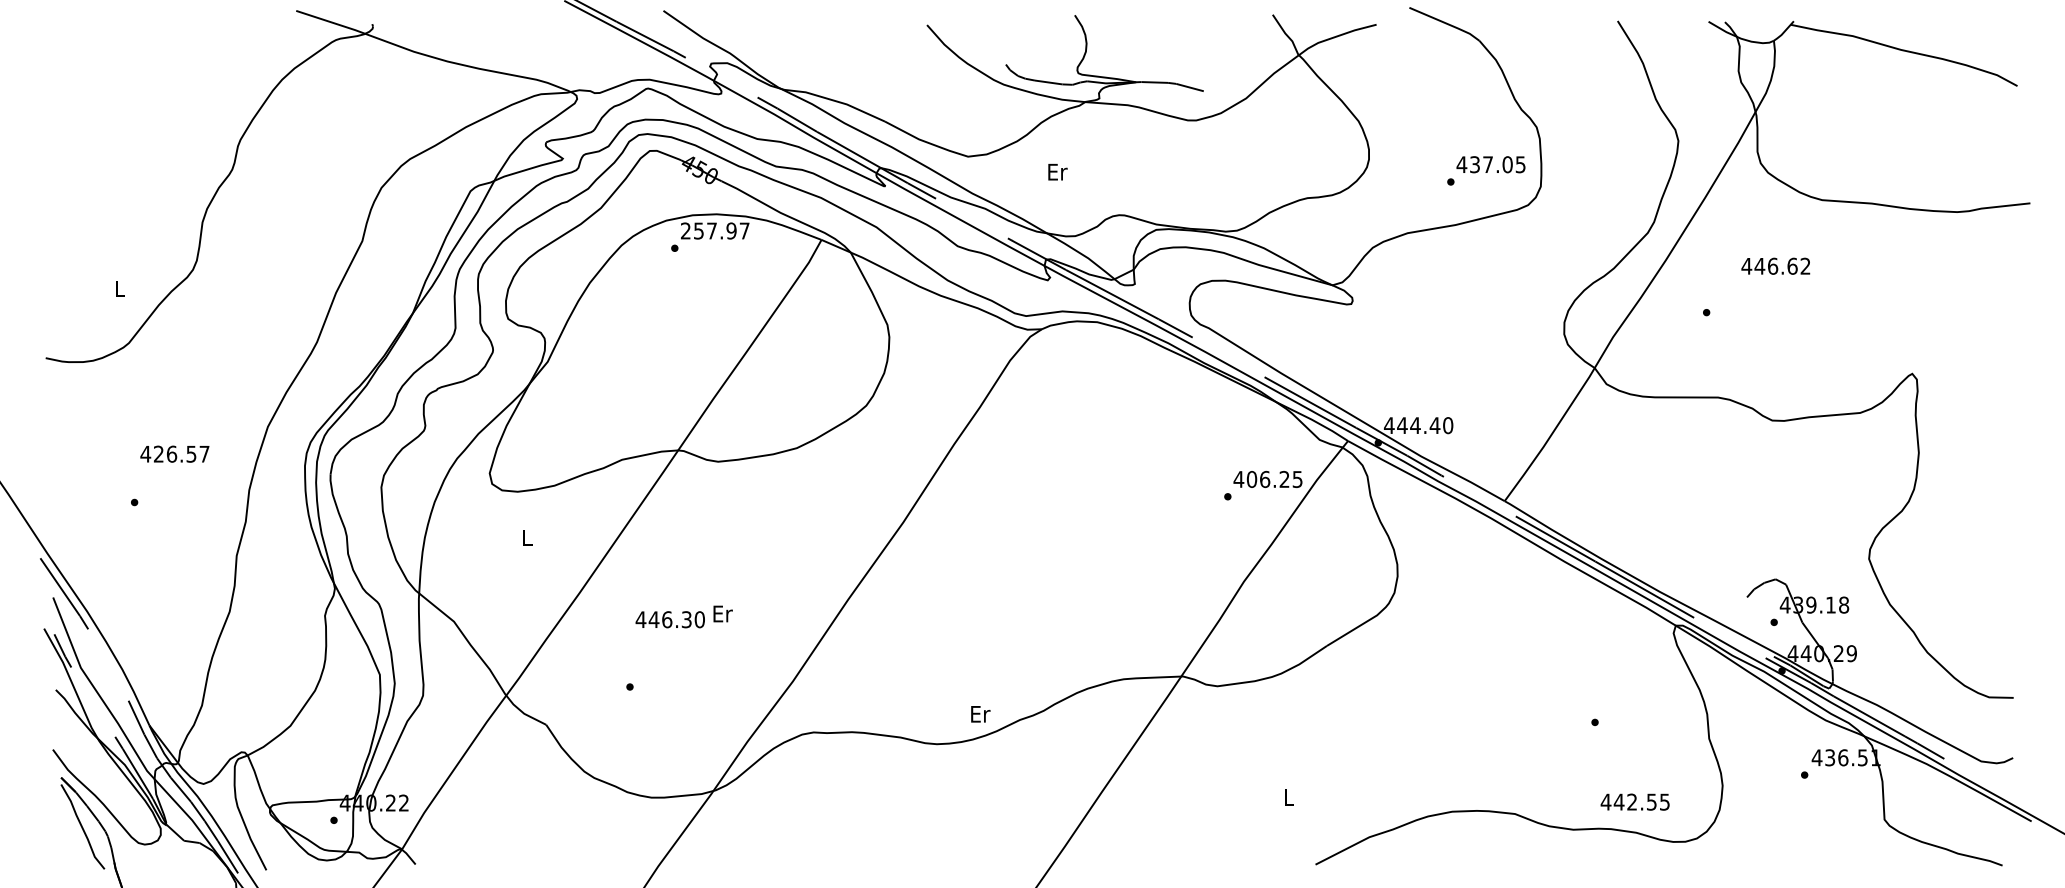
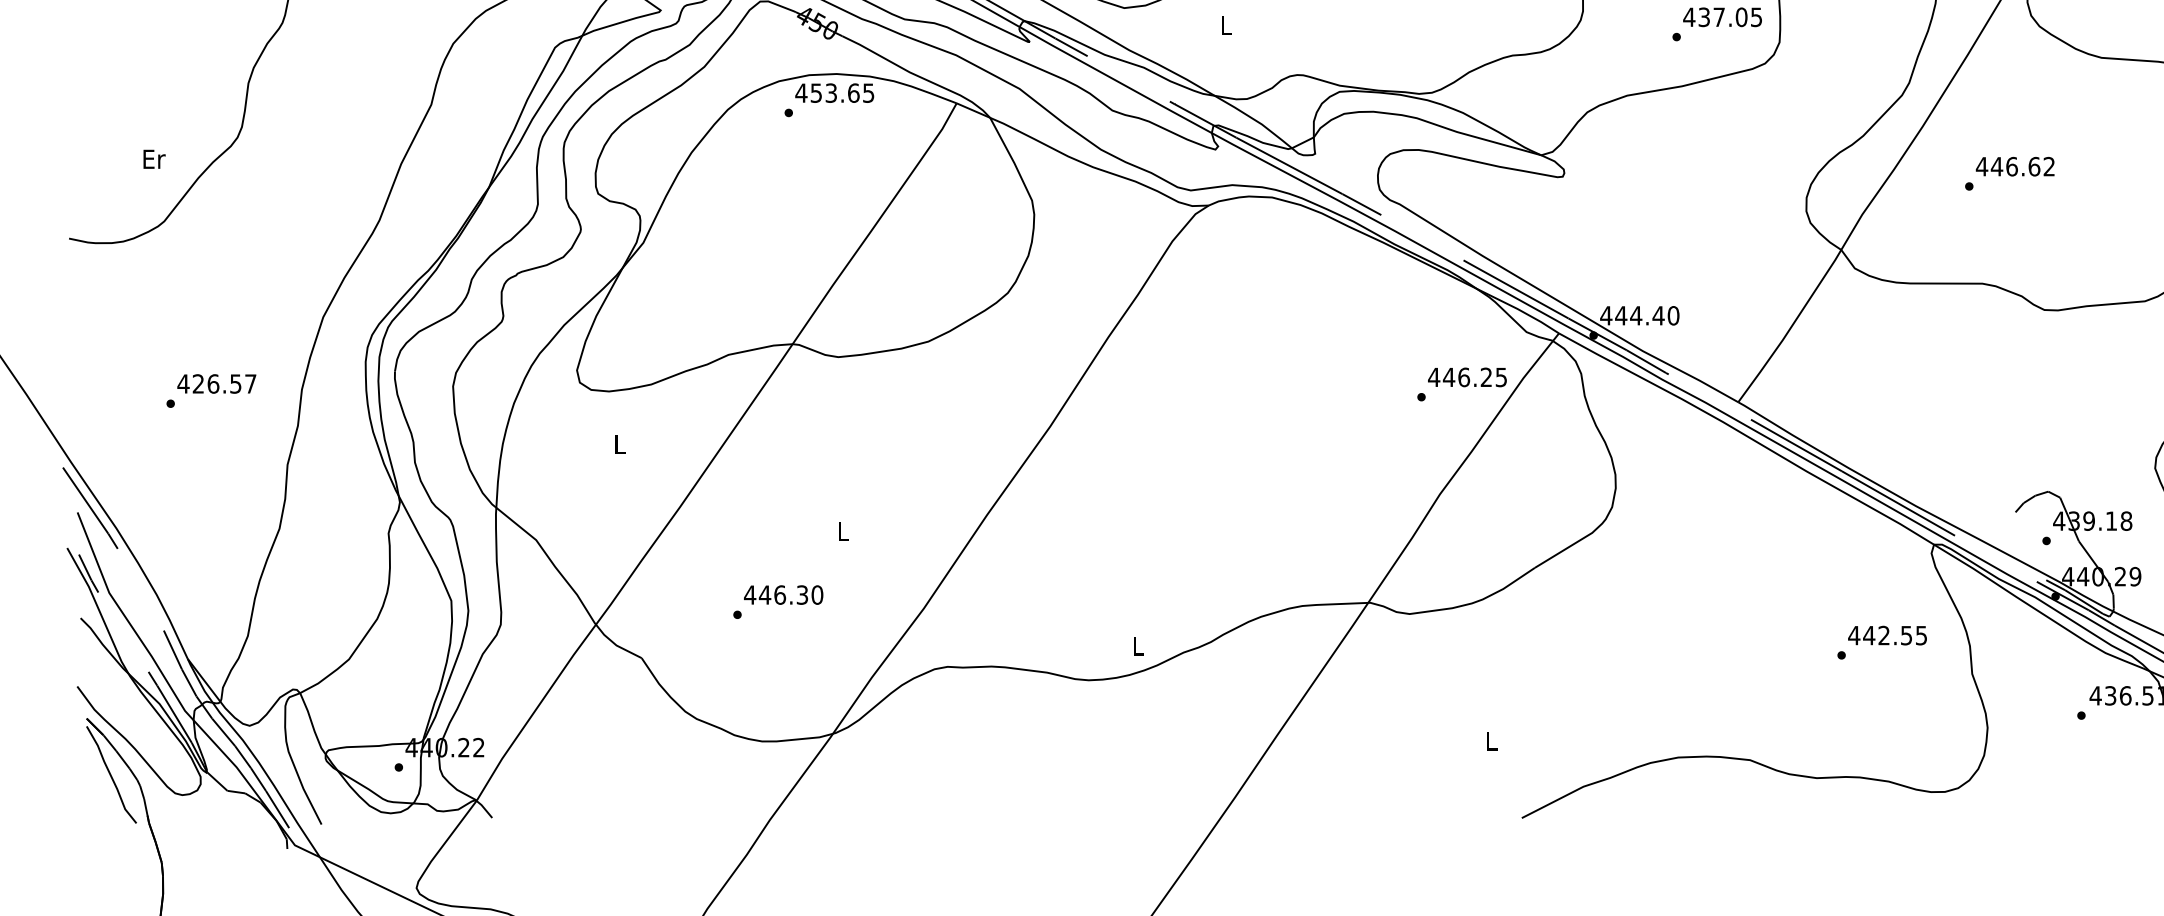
text: (1057, 171) -> (1226, 25), Er -> L
text: (714, 230) -> (834, 92), 257.97 -> 453.65
text: (1775, 265) -> (2014, 165), moved
text: (120, 288) -> (154, 158), L -> Er
text: (174, 453) -> (216, 383), moved
text: (1251, 479) -> (1448, 377), 406.25 -> 446.25
text: (722, 613) -> (843, 530), Er -> L
text: (669, 619) -> (782, 594), moved
text: (980, 714) -> (1138, 646), Er -> L
text: (1634, 801) -> (1886, 634), moved

